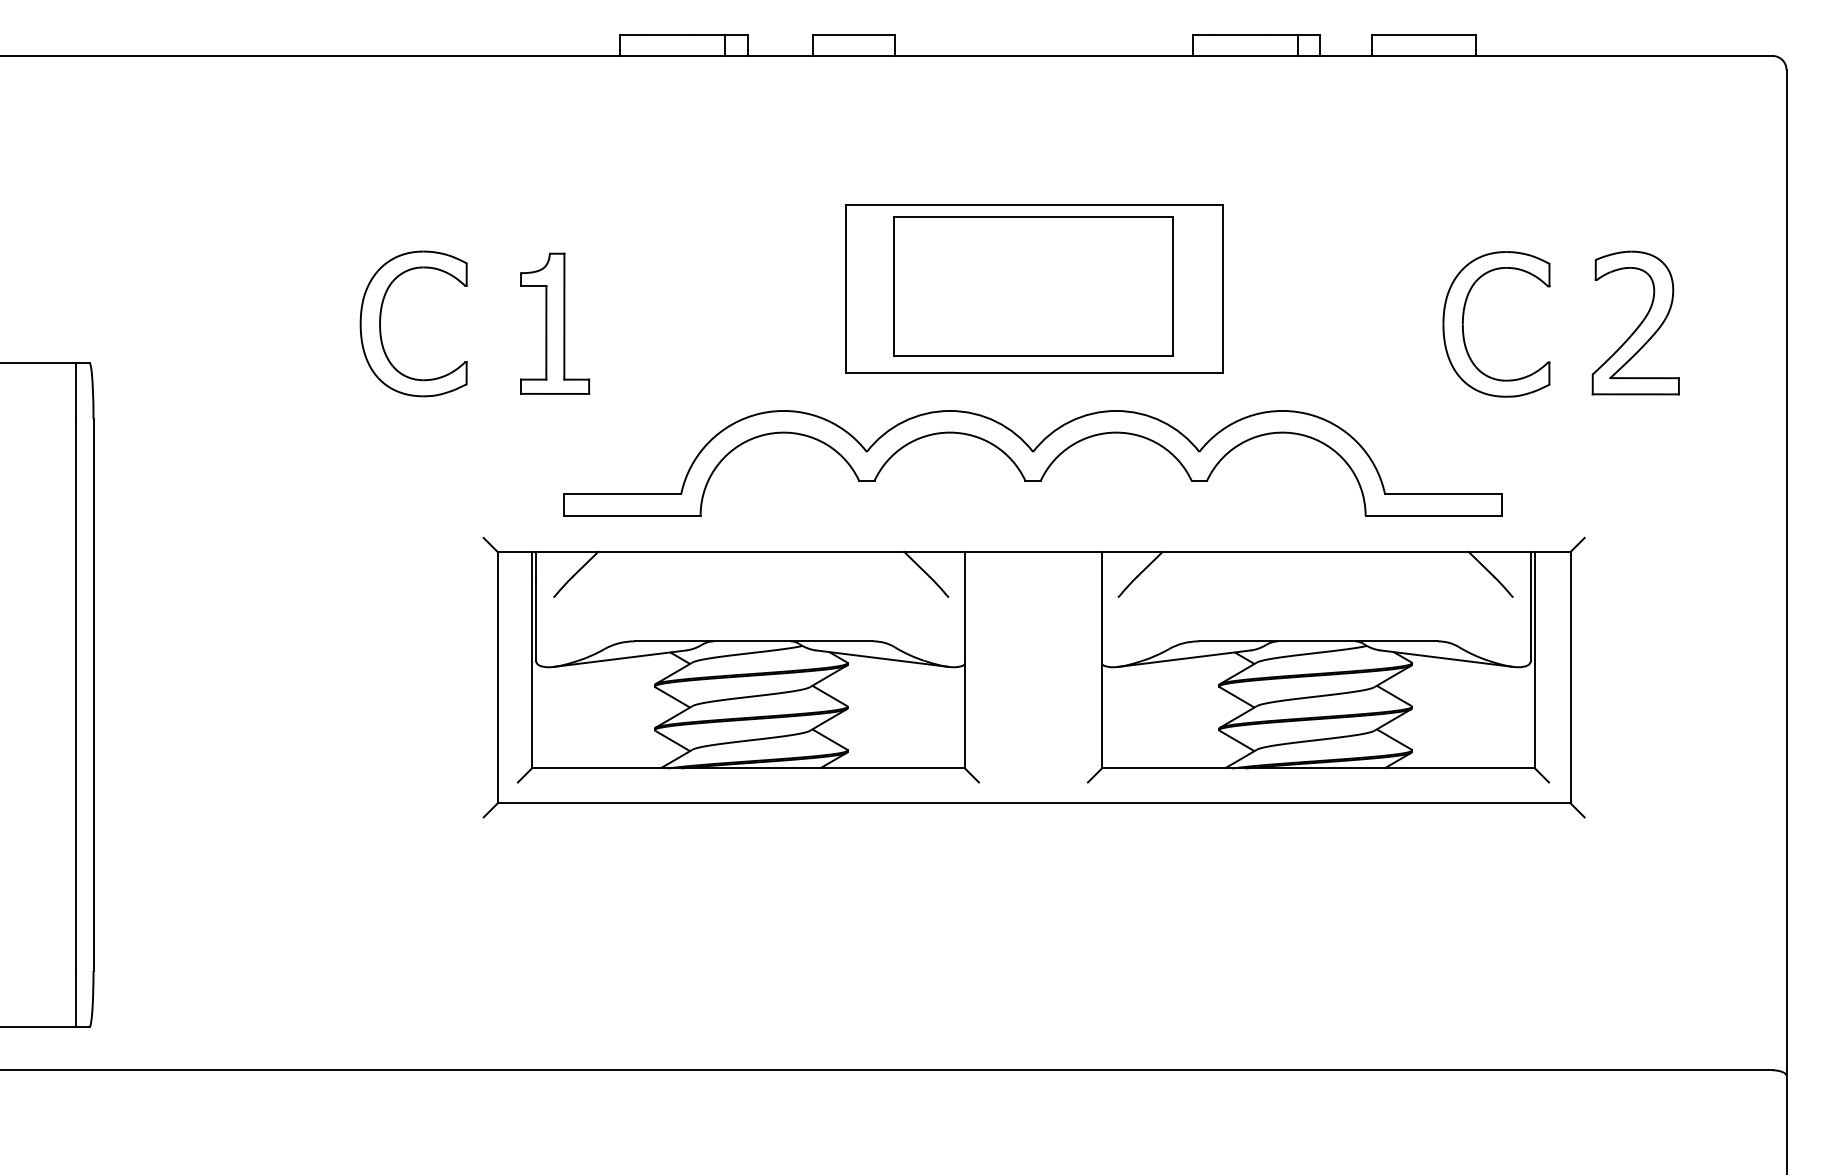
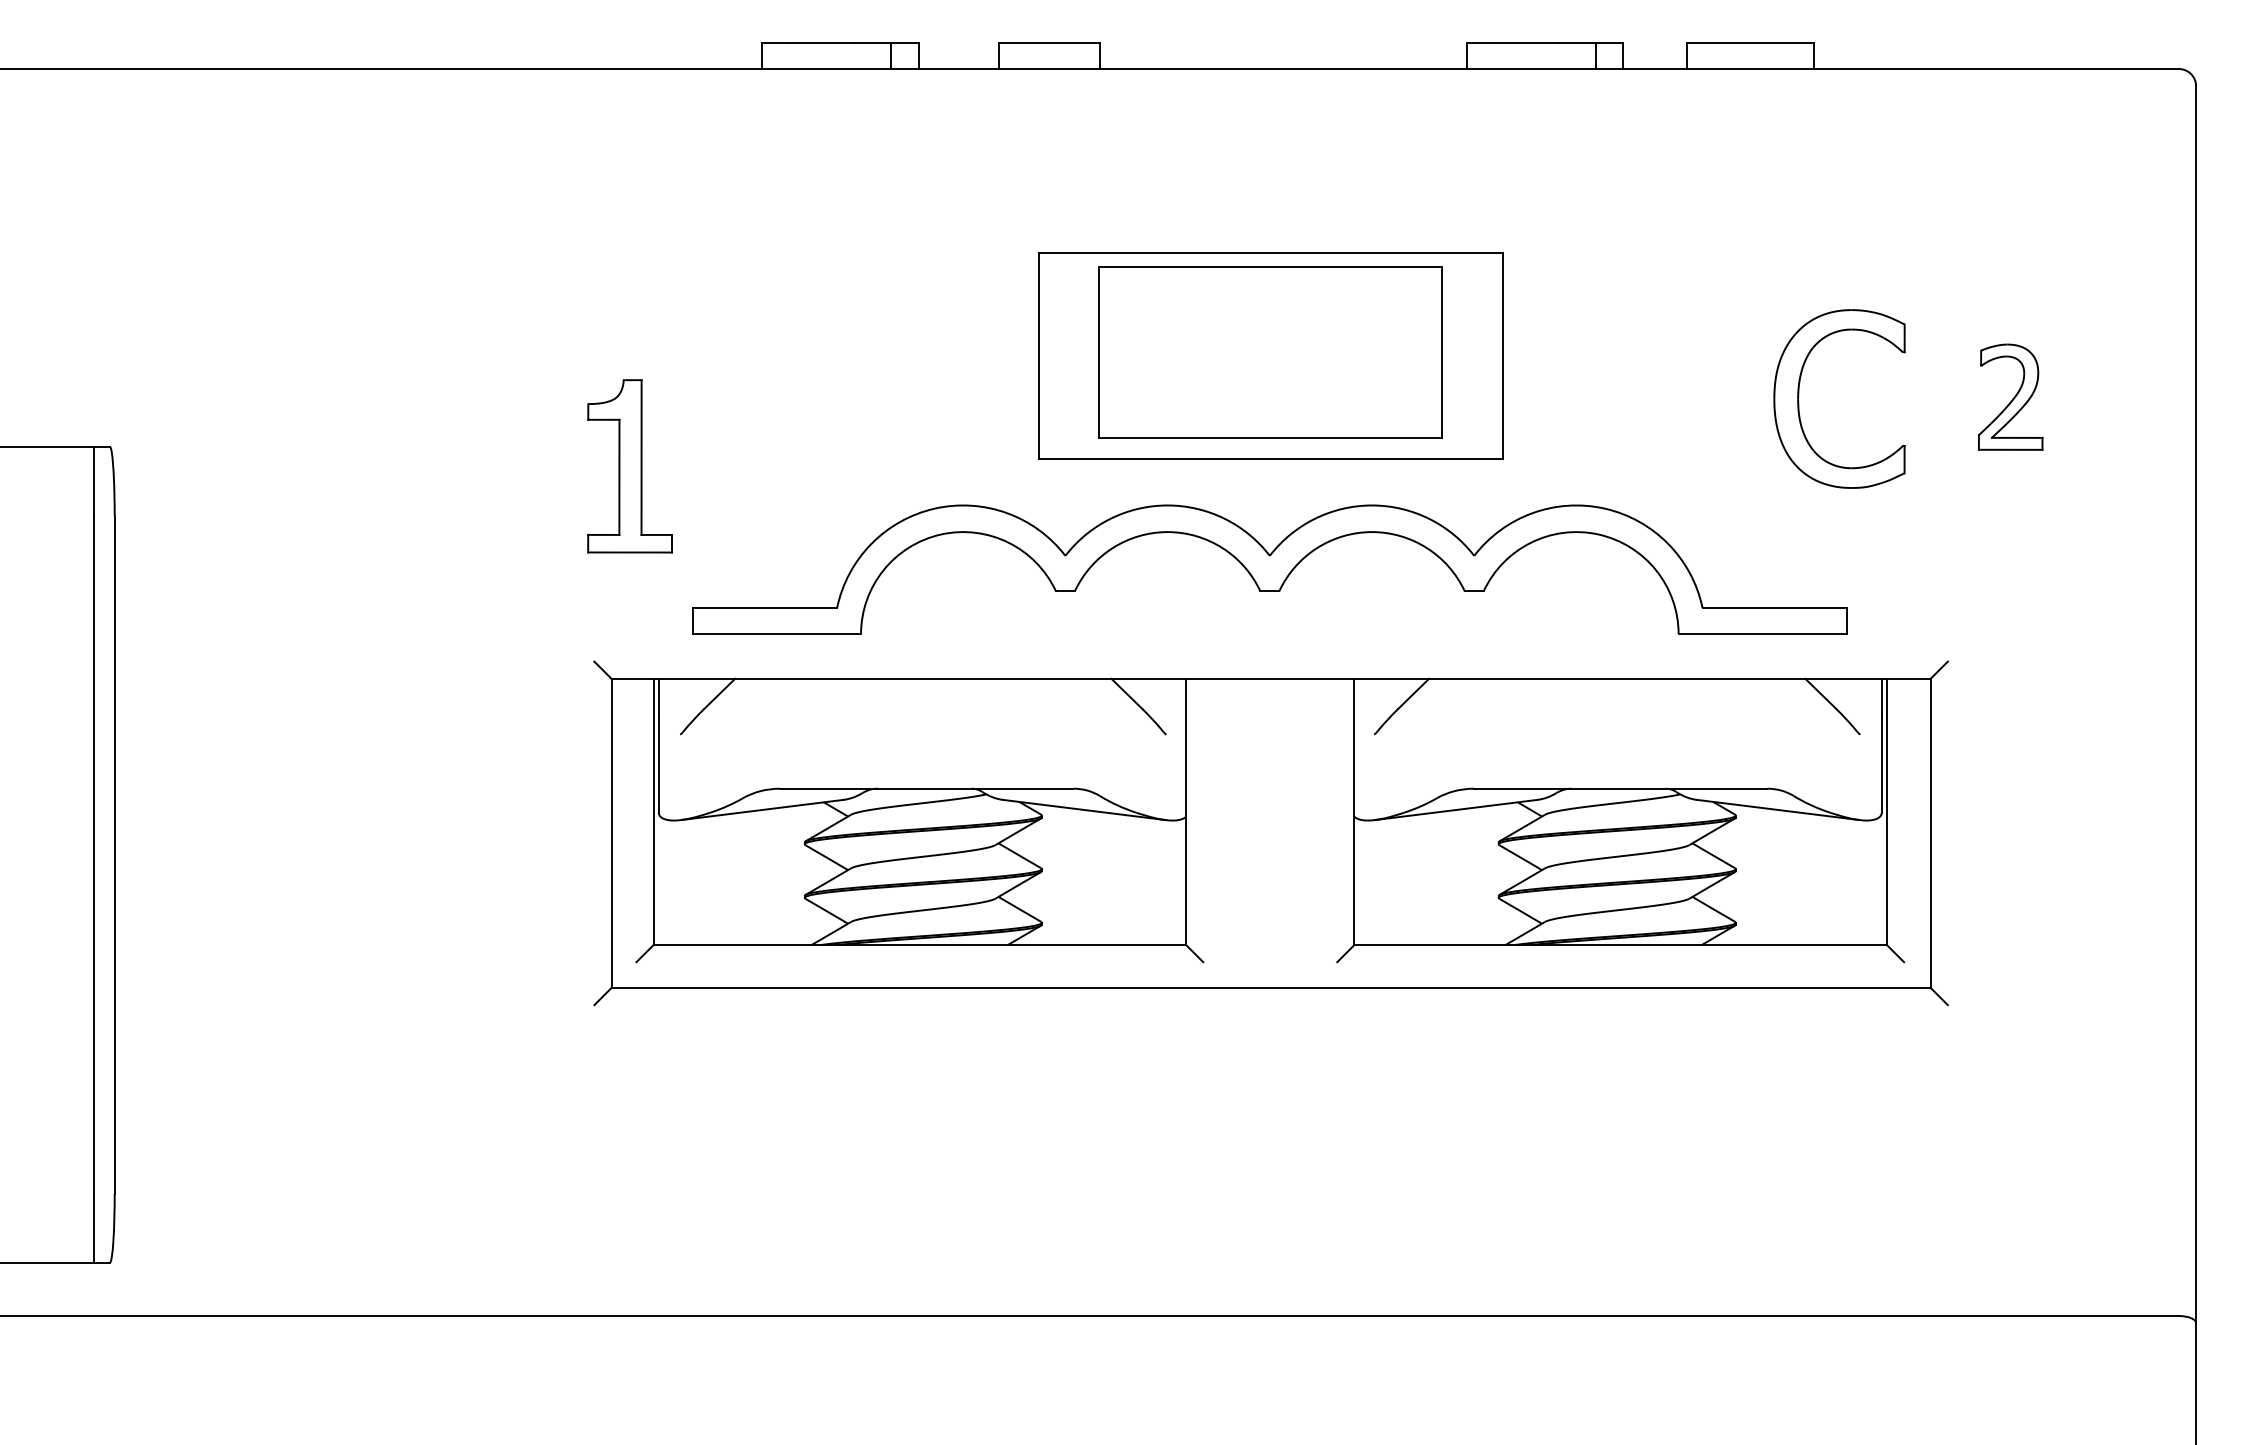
part: (381, 318) -> (468, 391), removed
part: (1635, 322) -> (2010, 396), size x0.6
part: (554, 323) -> (629, 466), moved

